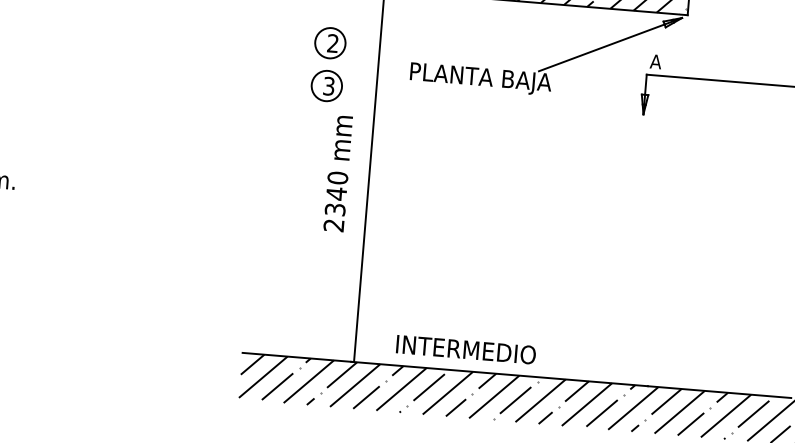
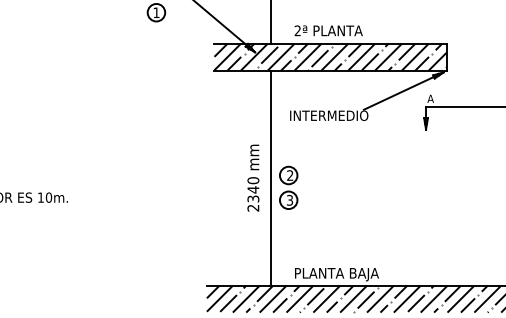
part: (328, 63) -> (288, 187), moved
text: (481, 78) -> (331, 116), PLANTA BAJA -> INTERMEDIO
text: (469, 352) -> (337, 274), INTERMEDIO -> PLANTA BAJA

